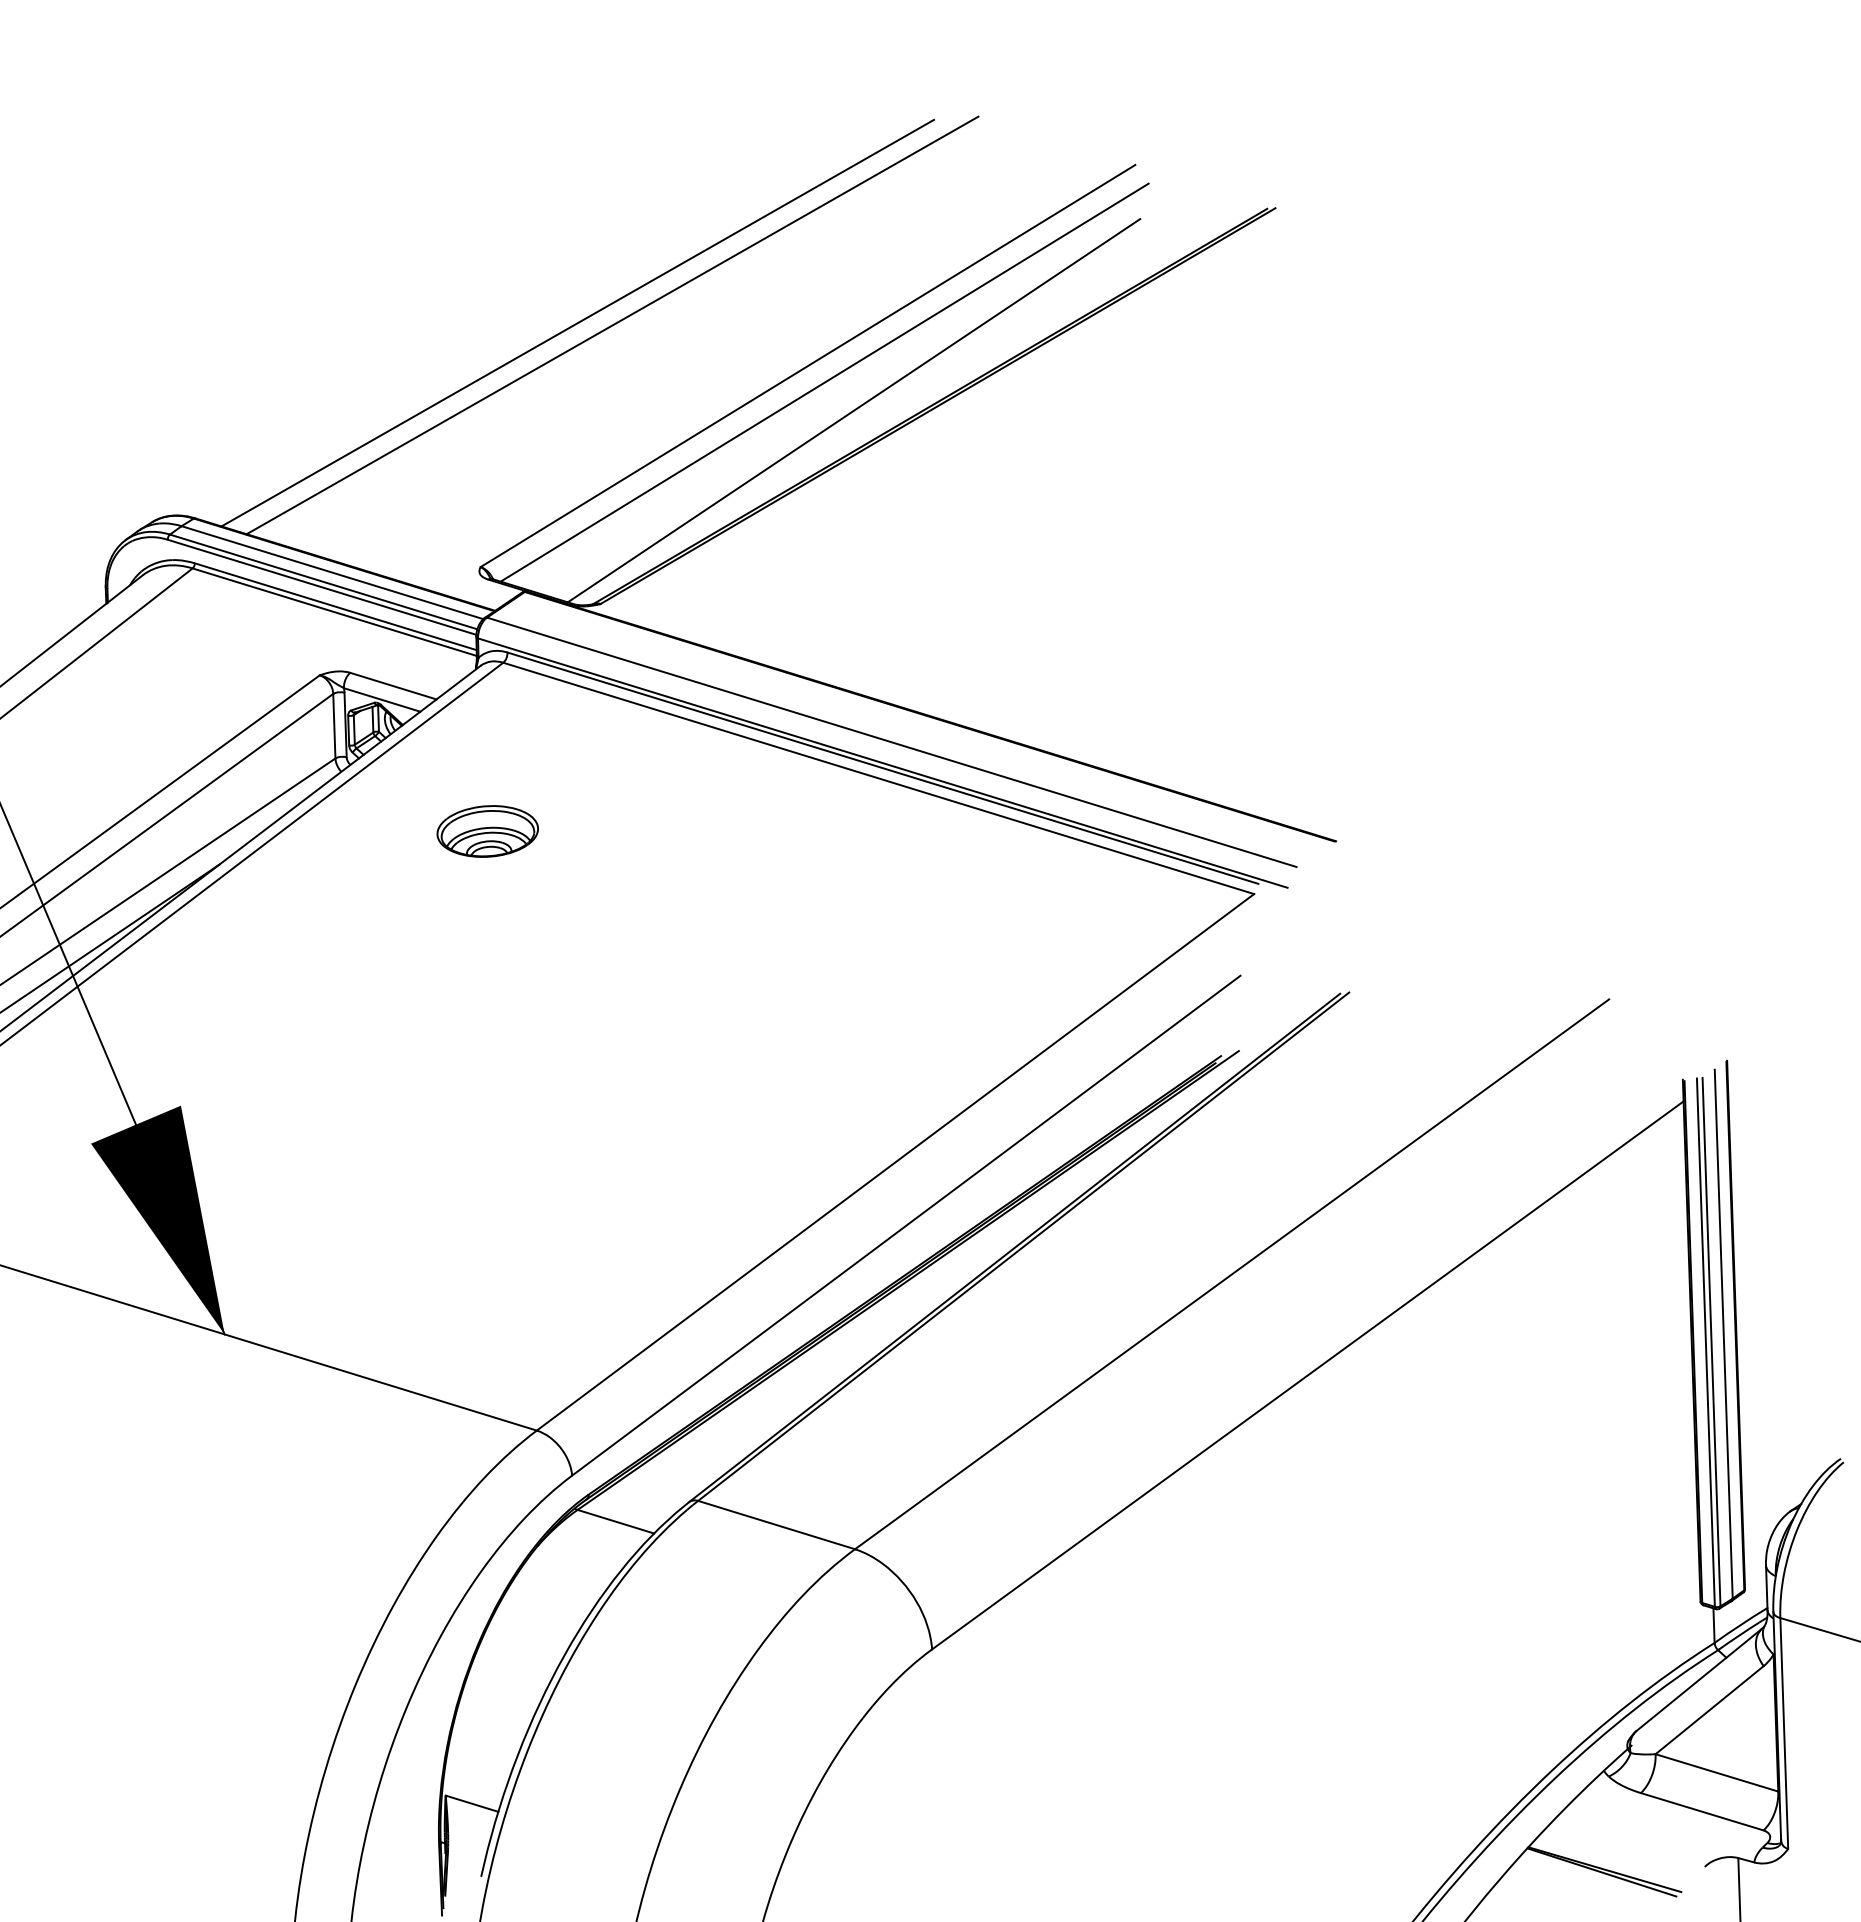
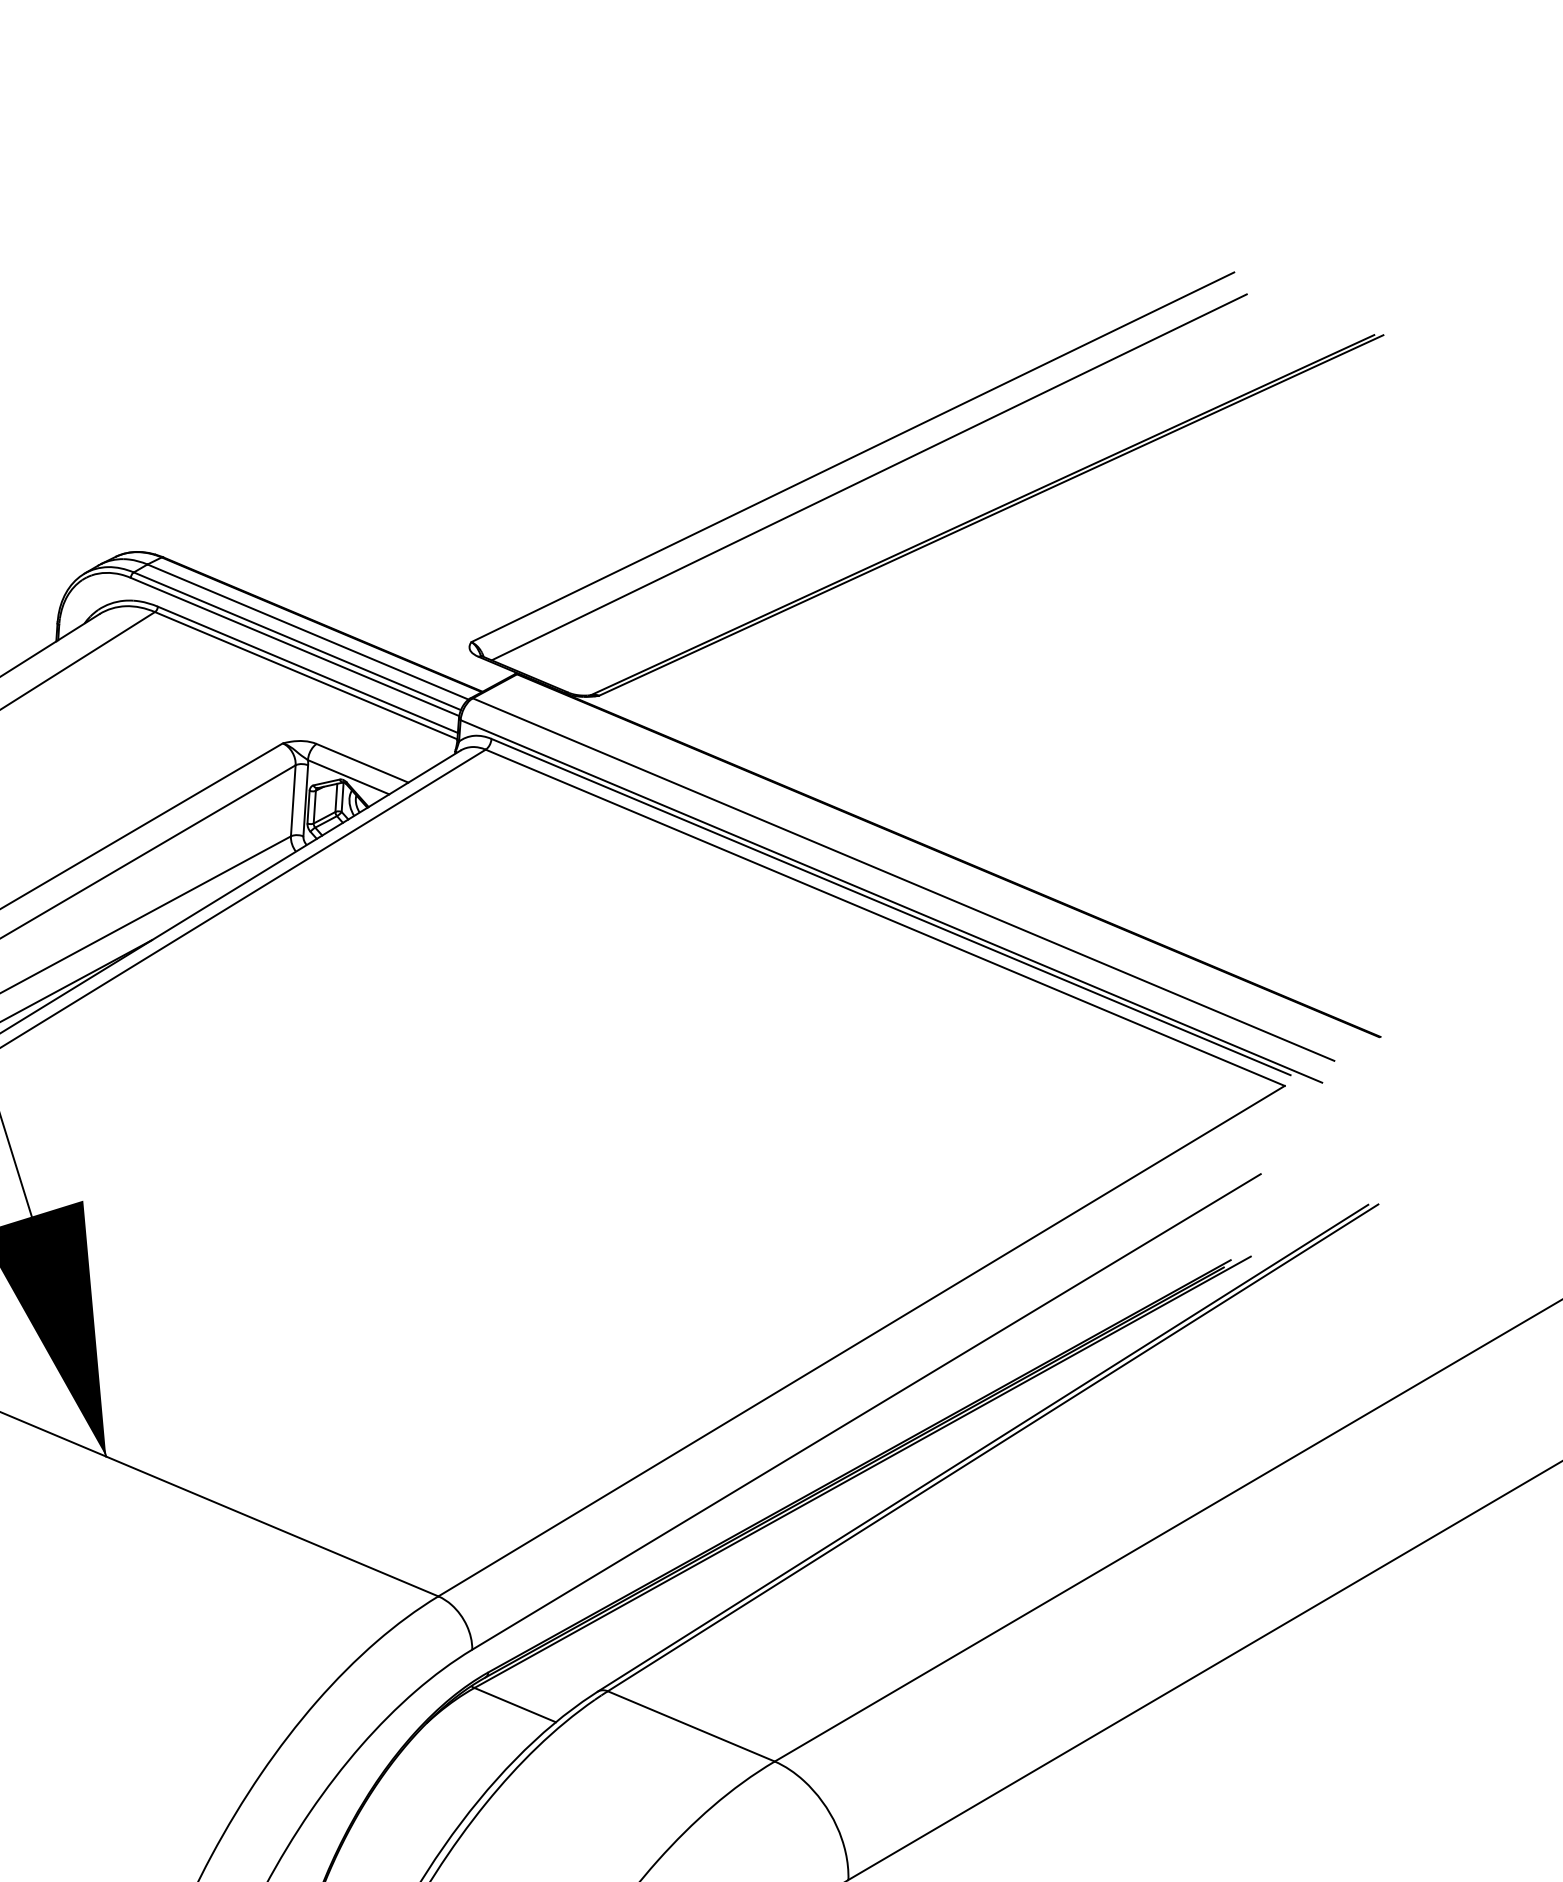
line: (577, 322) -> (604, 384), removed
line: (612, 325) -> (642, 391), removed
line: (853, 410) -> (897, 511), removed
part: (487, 831) -> (449, 933), removed

